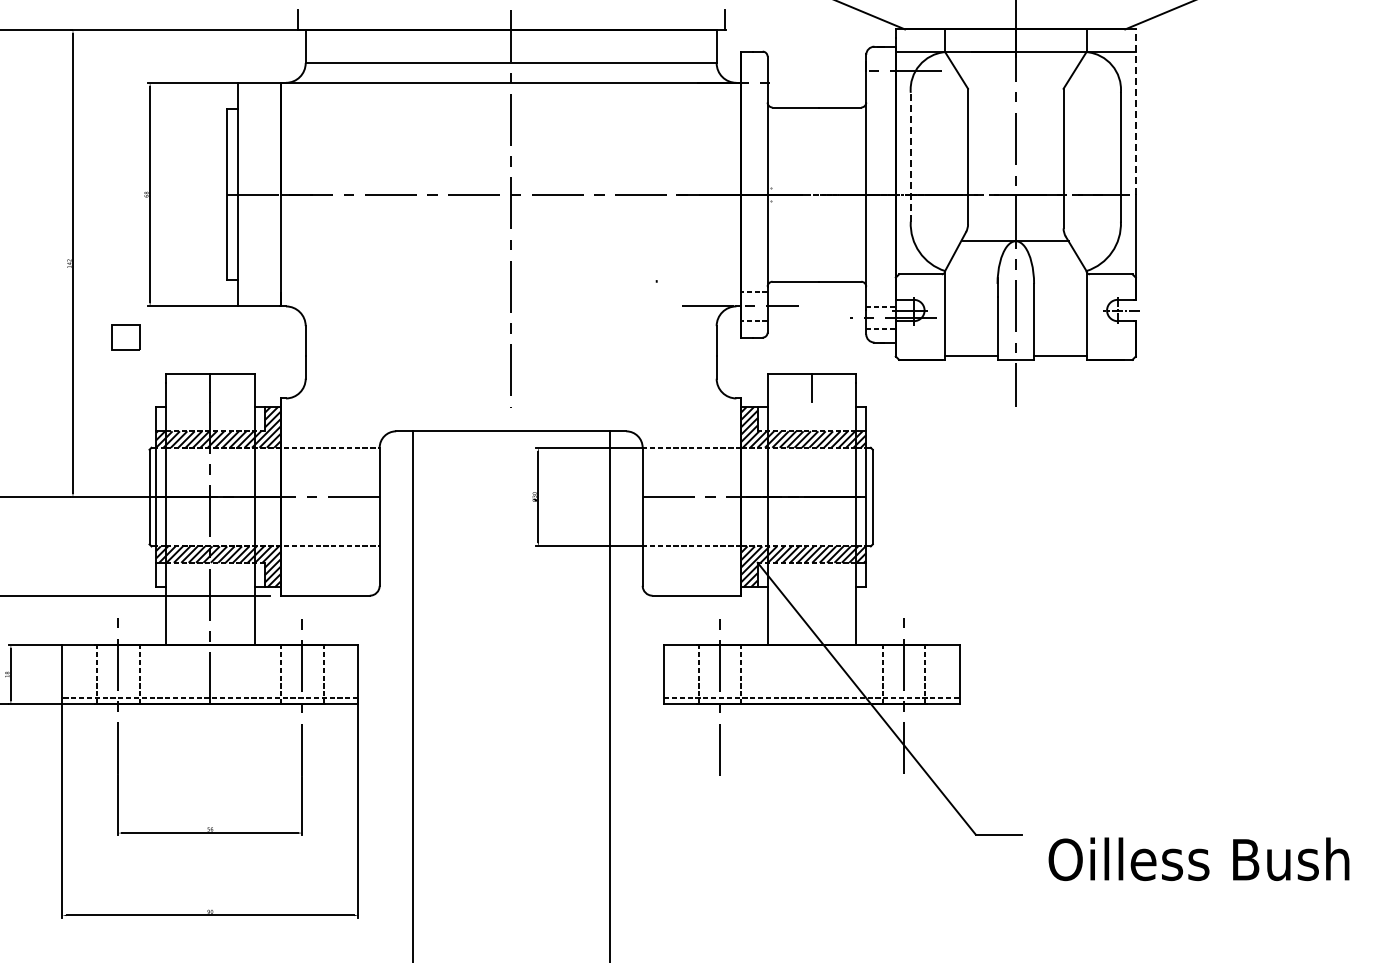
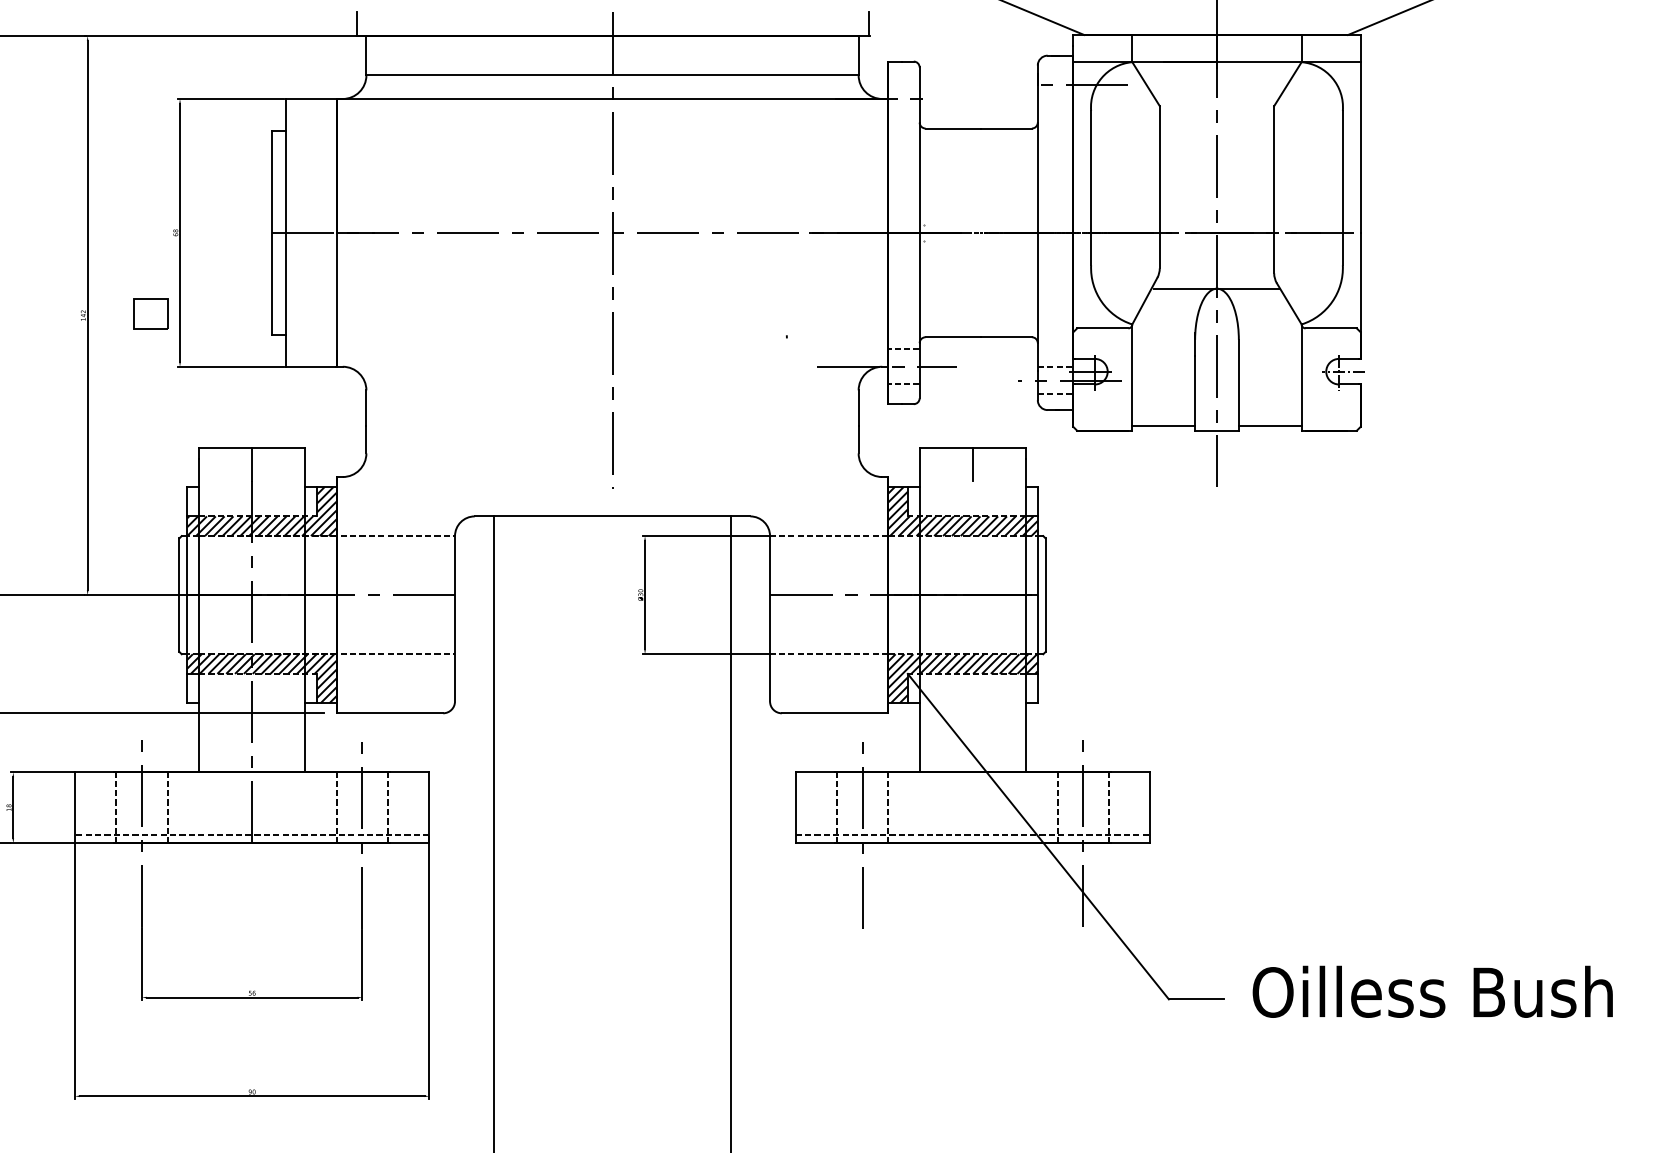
line: (1135, 112) -> (1360, 134), dashed -> solid
line: (910, 156) -> (1090, 187), dashed -> solid
part: (125, 337) -> (150, 314), moved
text: (1198, 859) -> (1432, 992), moved

